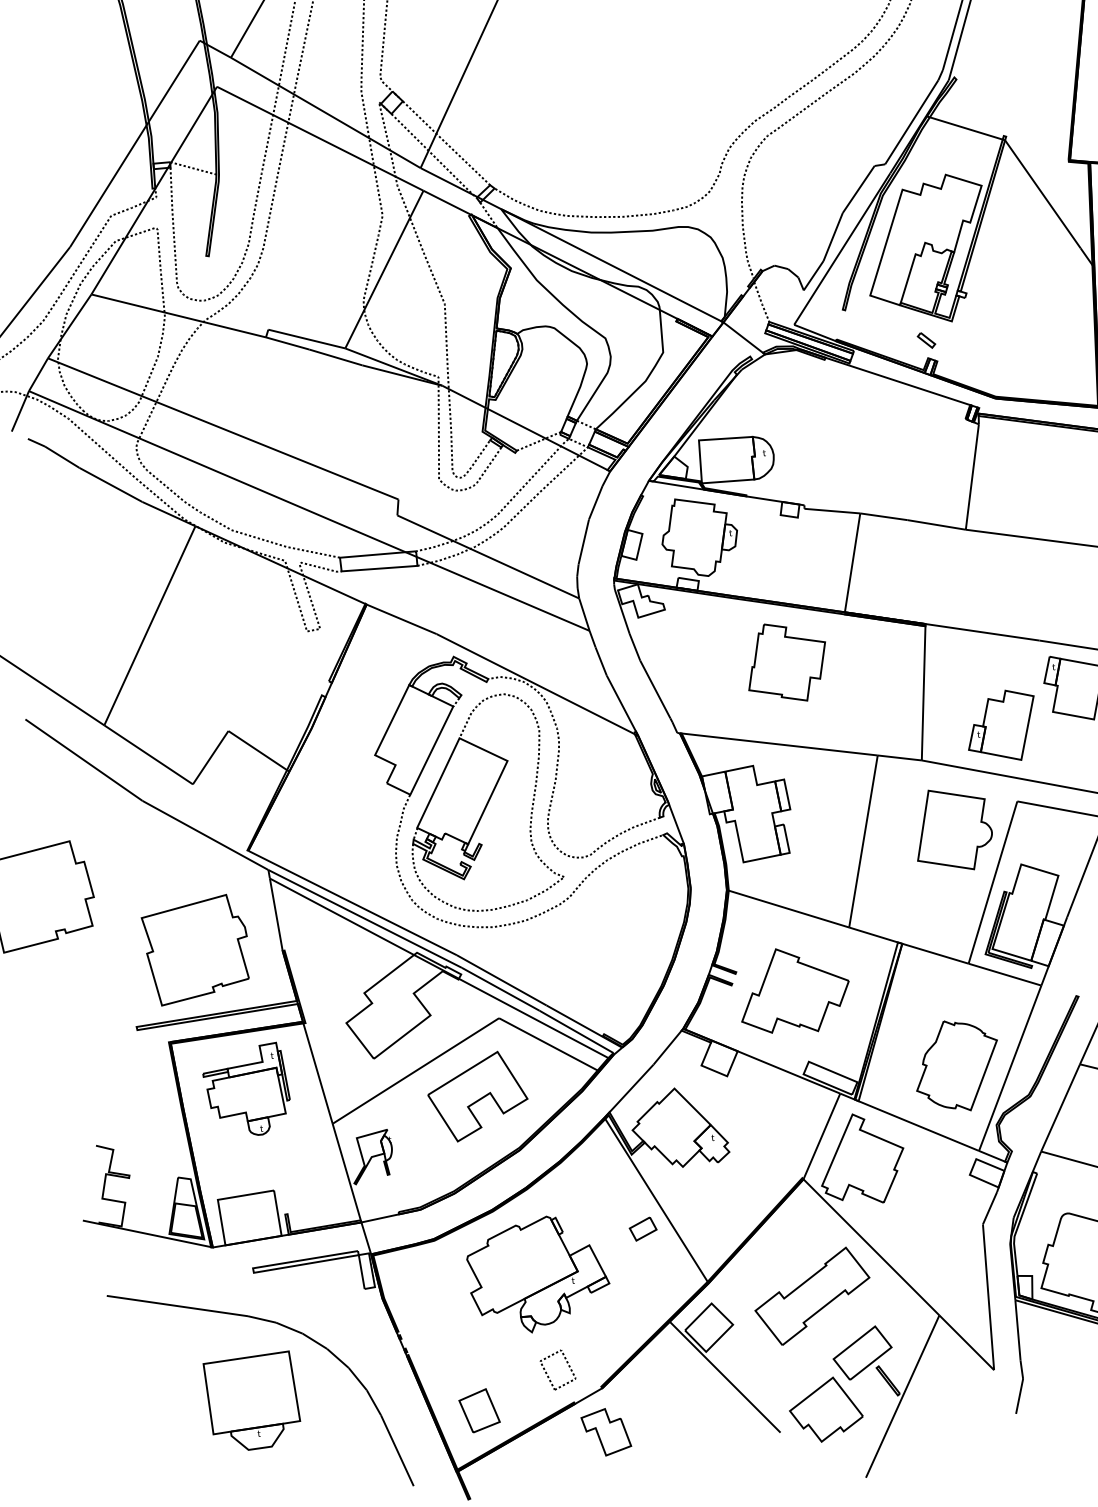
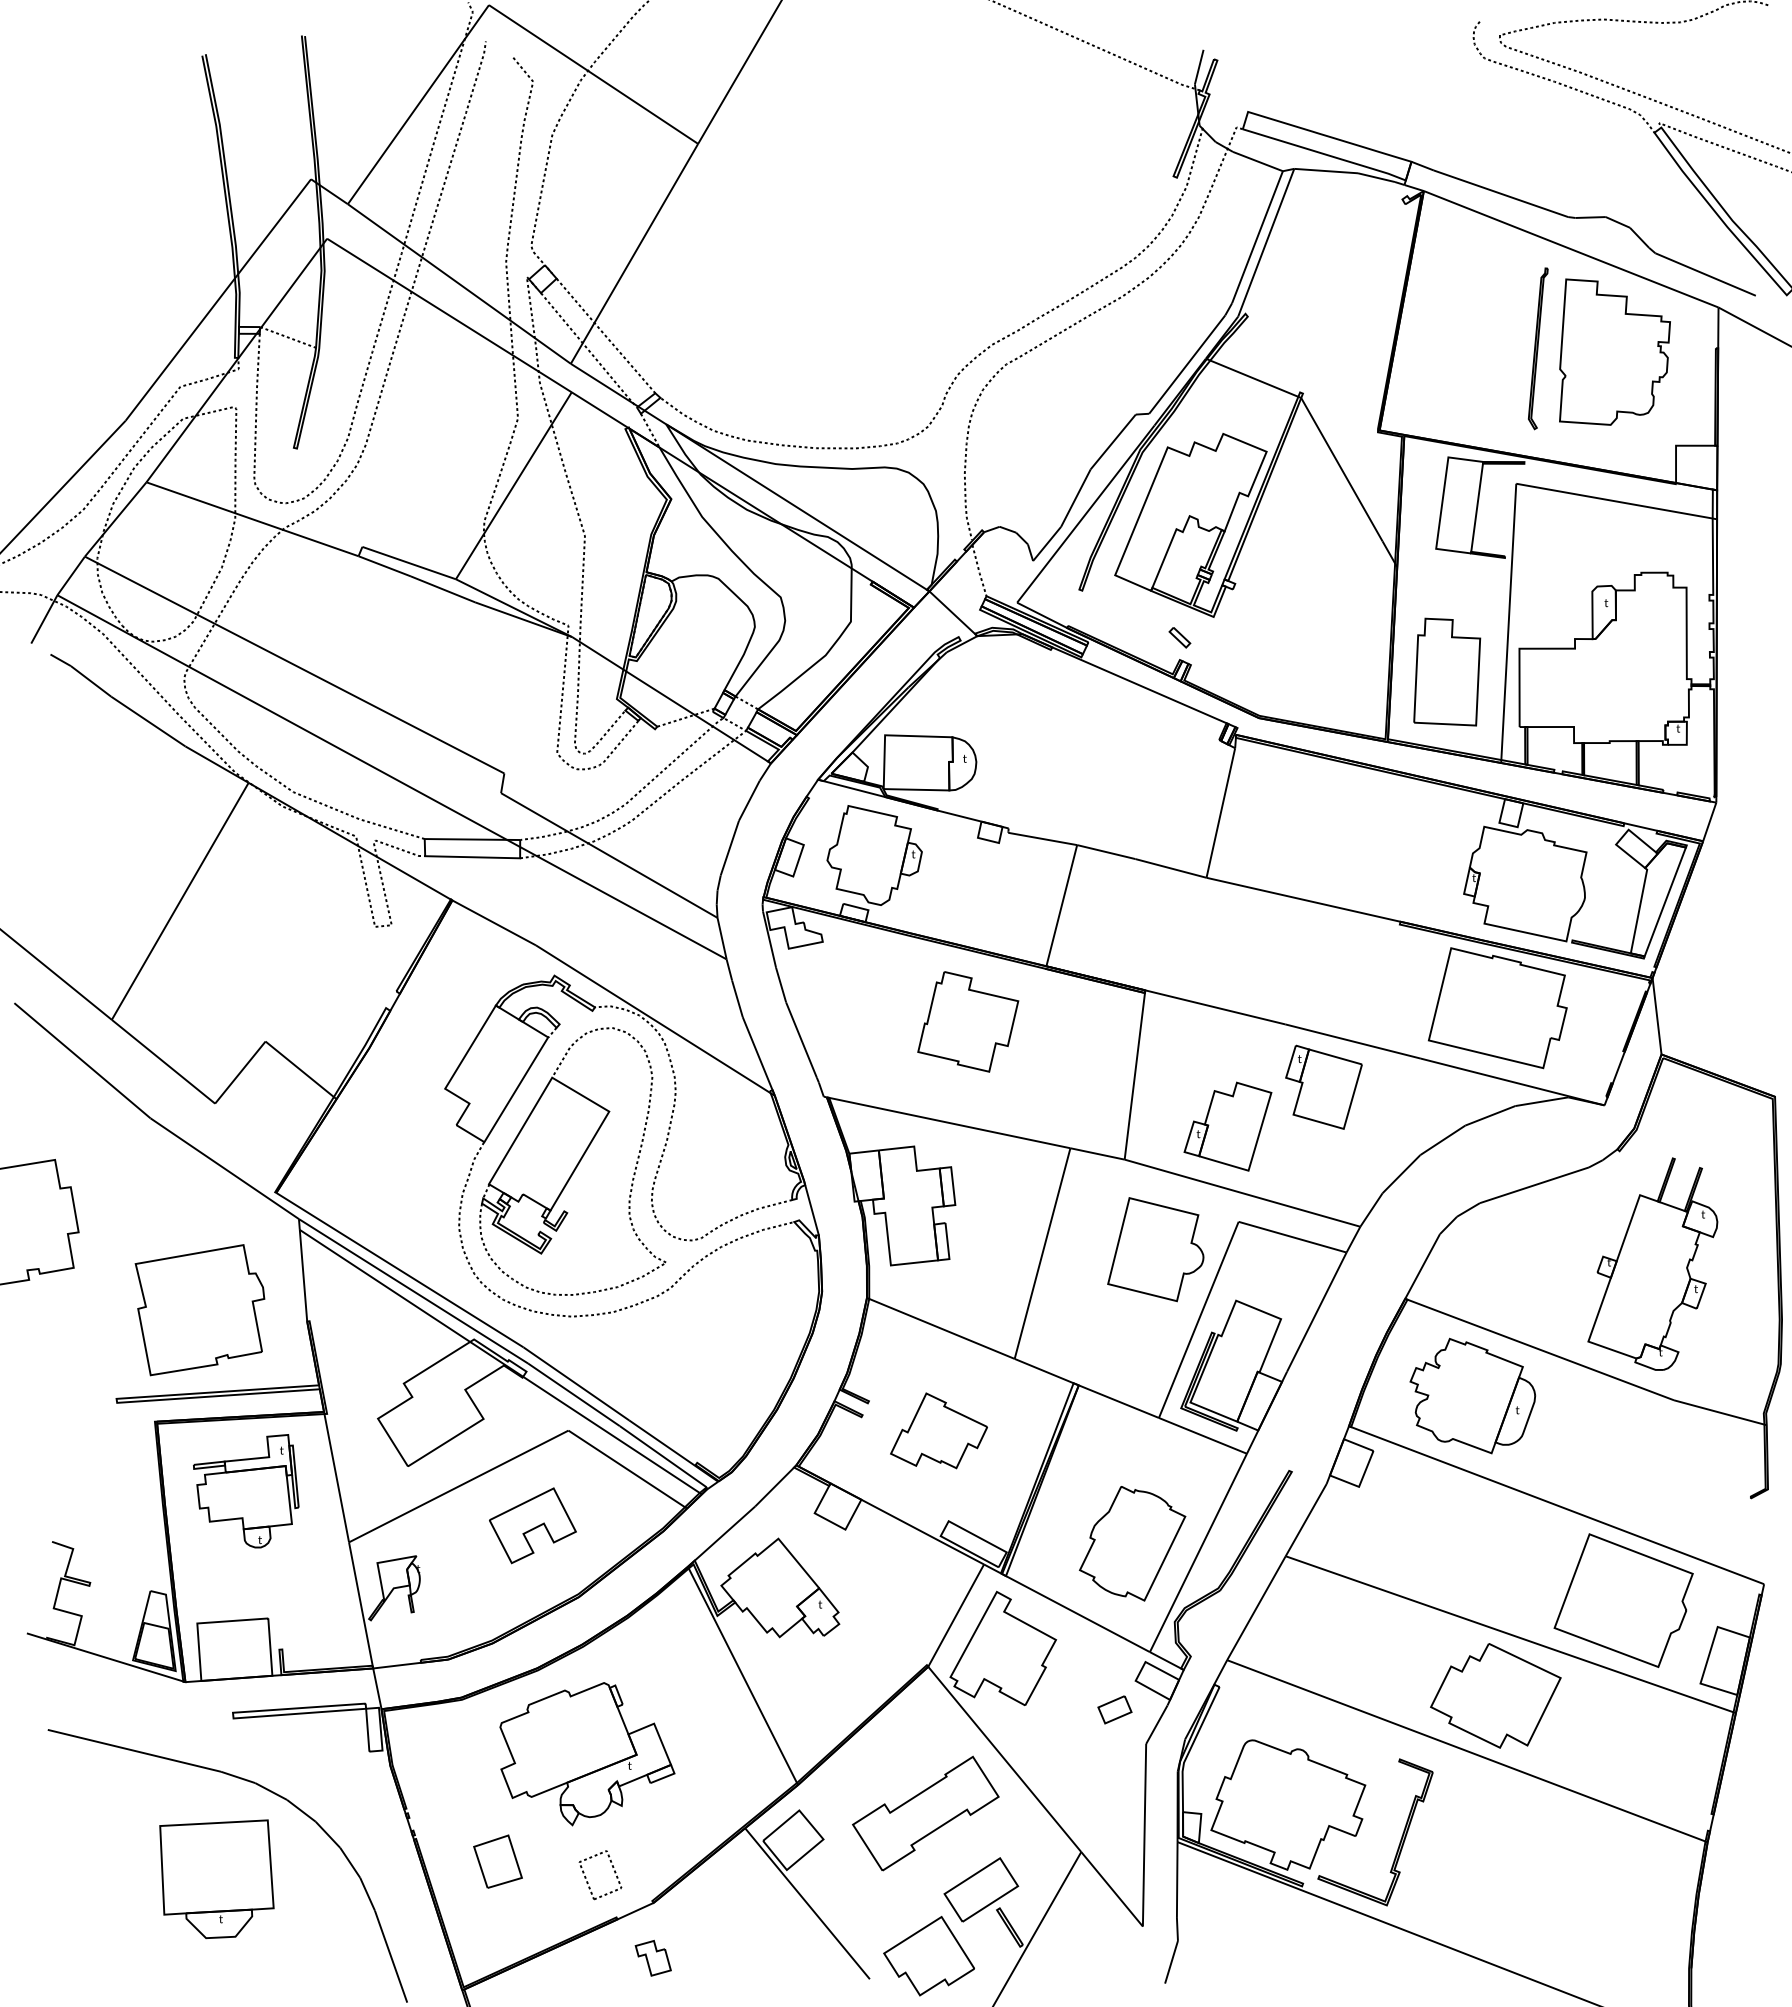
part: (793, 990) -> (938, 1430), size x0.7
part: (477, 1096) -> (532, 1525), size x0.7
part: (642, 1228) -> (1114, 1709), moved
part: (479, 1410) -> (497, 1861), moved
part: (606, 1432) -> (653, 1958), size x0.6

